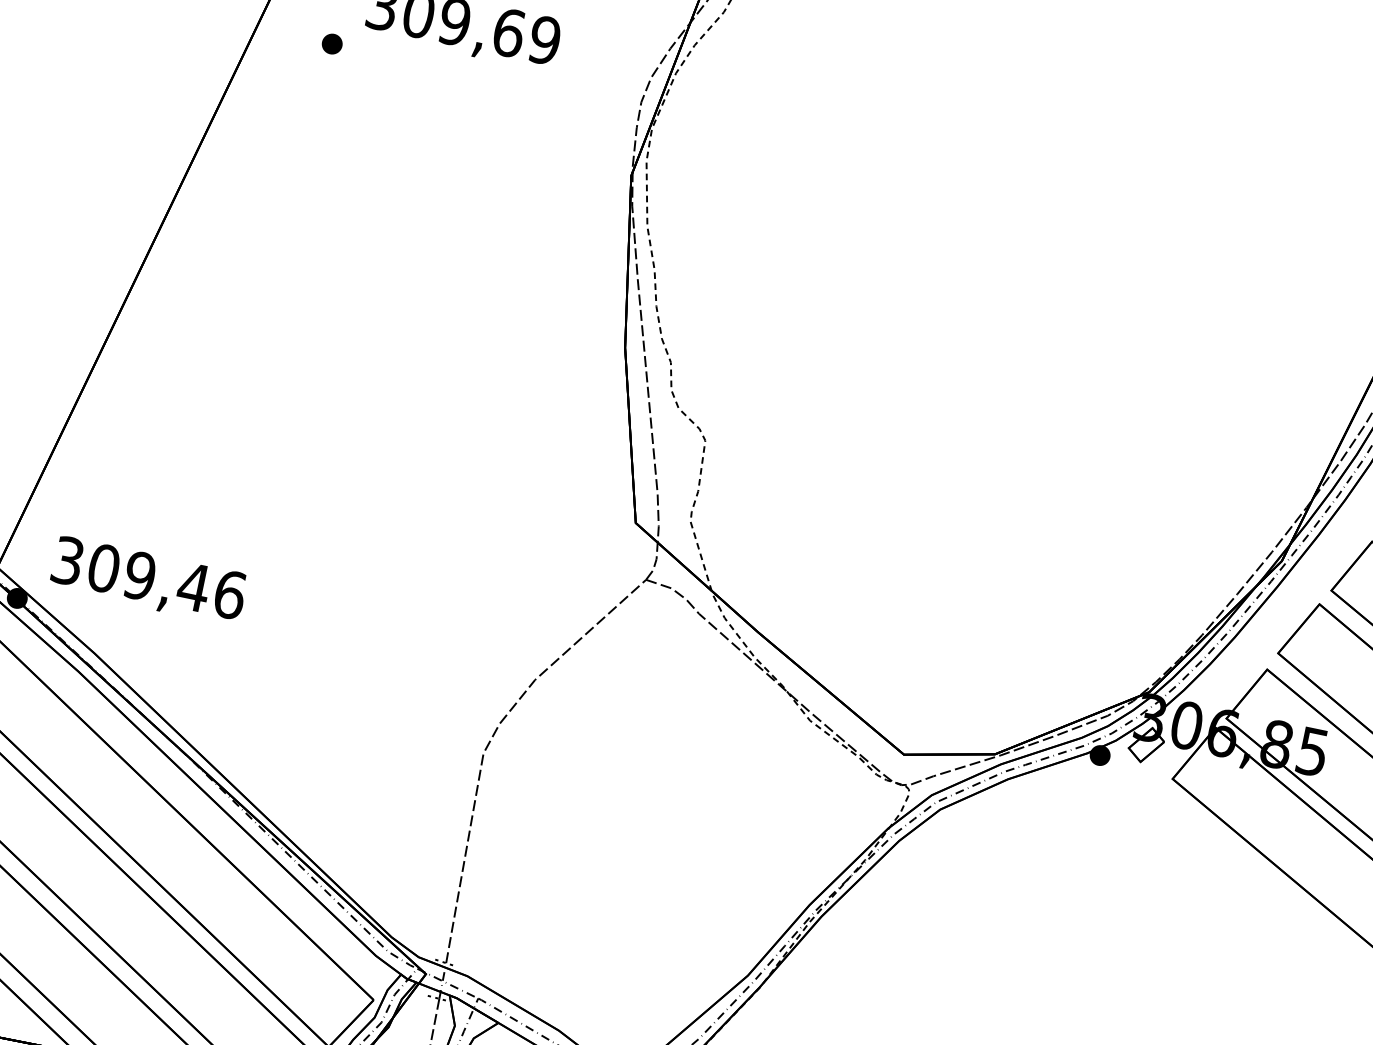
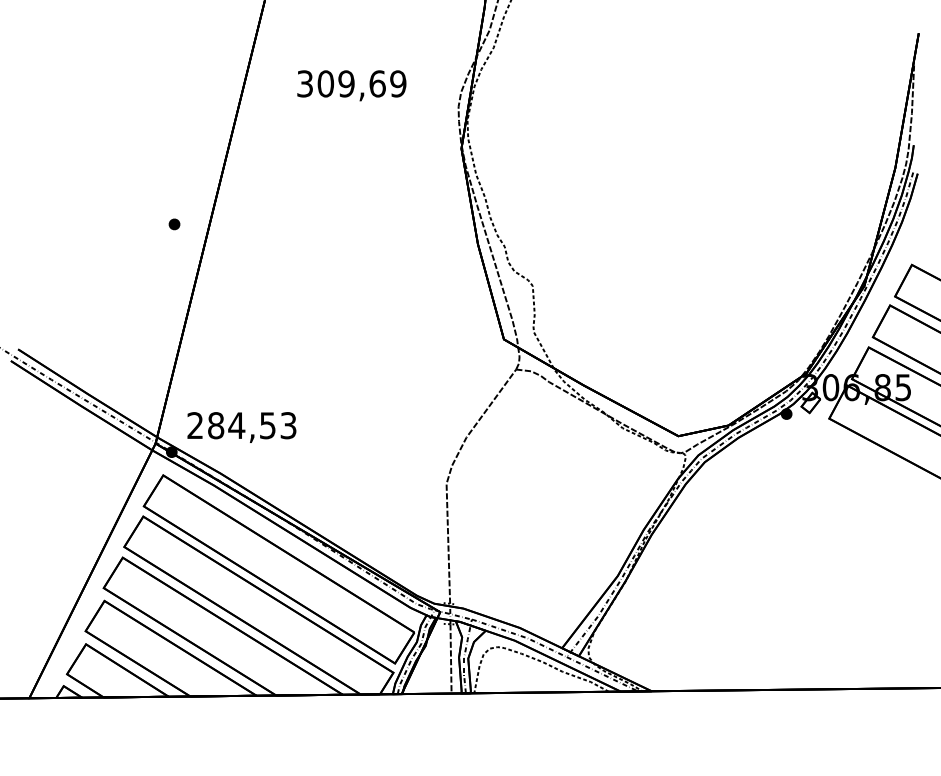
part: (332, 44) -> (174, 224), moved
text: (148, 577) -> (241, 425), 309,46 -> 284,53

